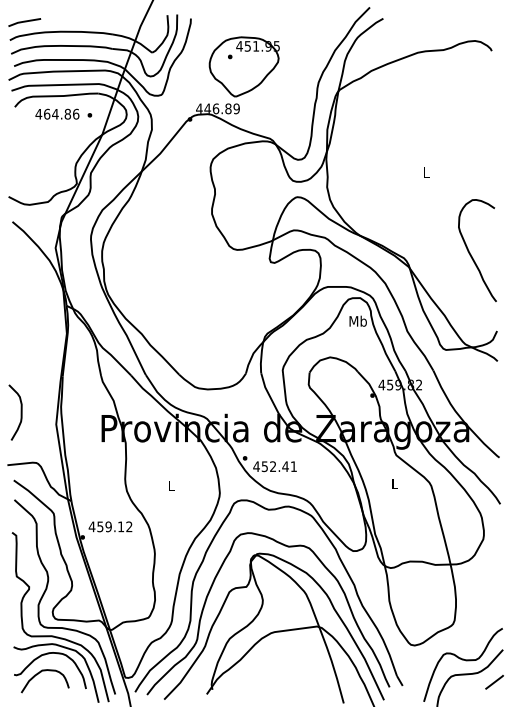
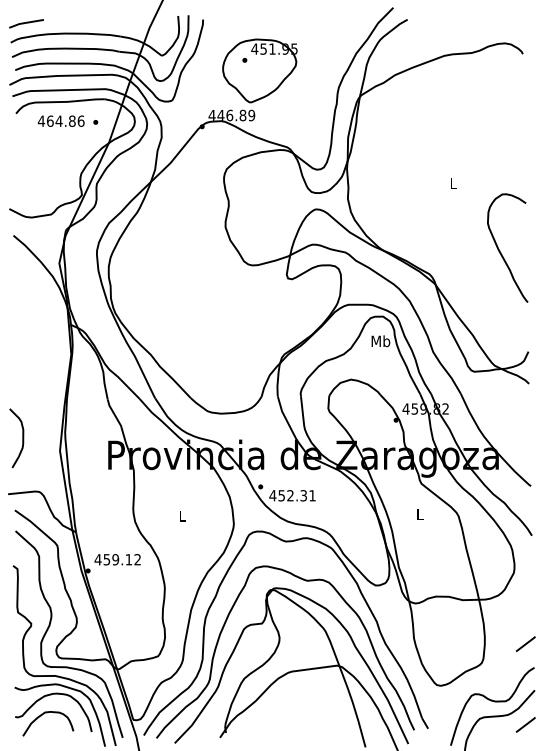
curve: (471, 254) -> (501, 252), moved
text: (285, 466) -> (303, 495), 452.41 -> 452.31
line: (494, 606) -> (525, 644), added

